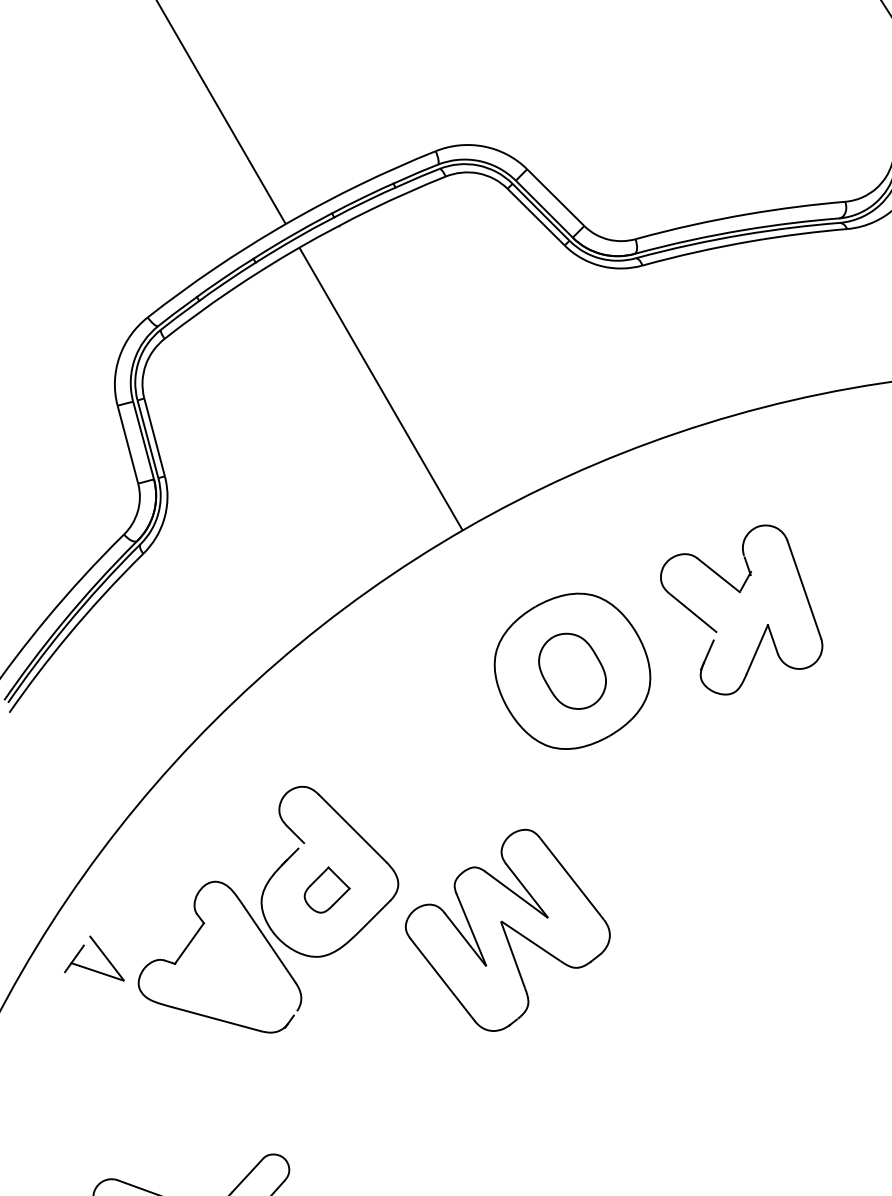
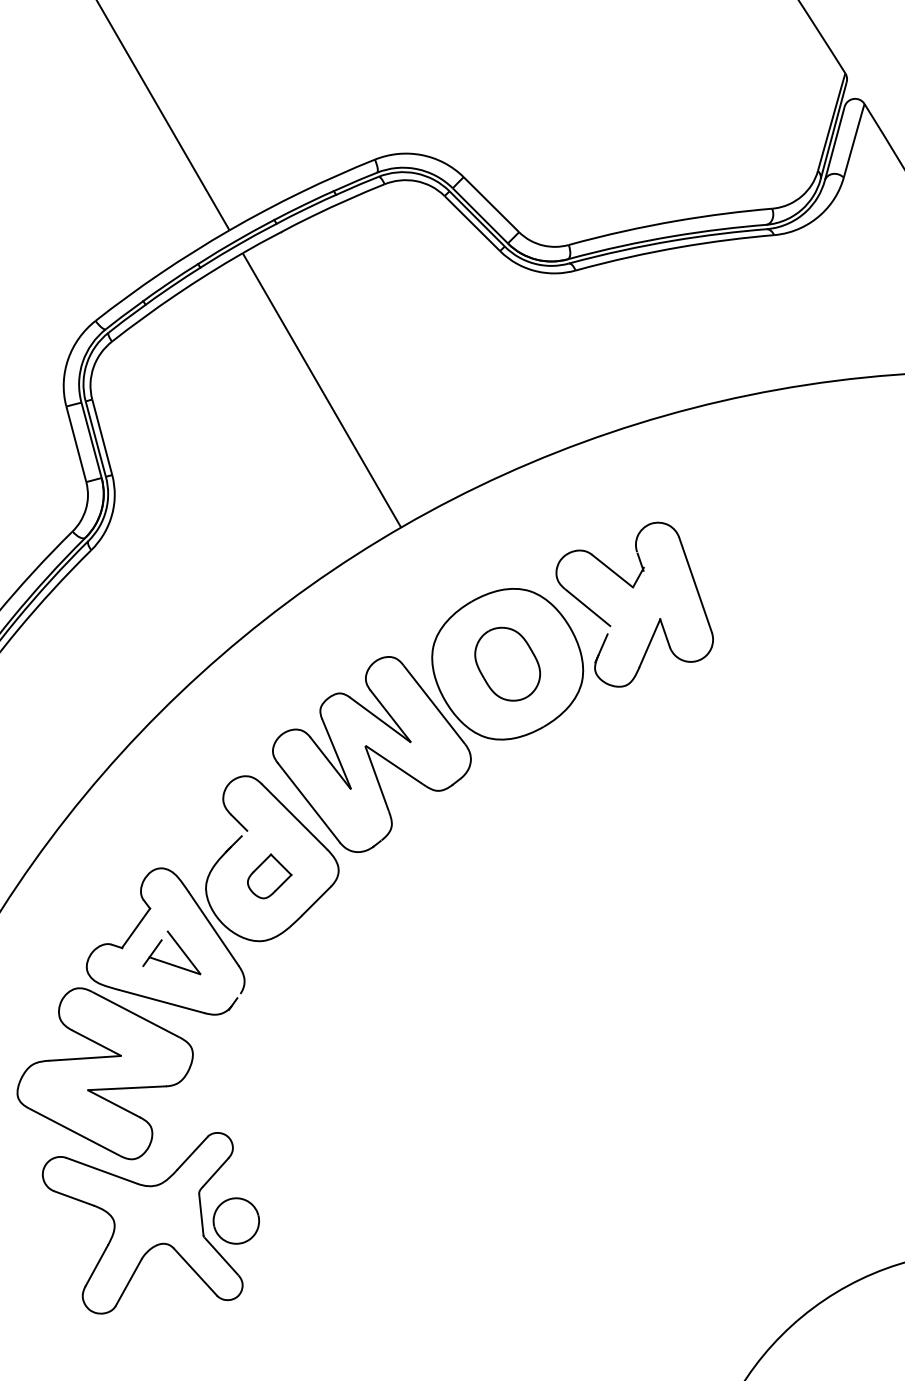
part: (740, 593) -> (633, 588), moved
part: (507, 930) -> (371, 754), moved
part: (101, 953) -> (178, 947), moved
part: (156, 1093) -> (104, 1073), added

